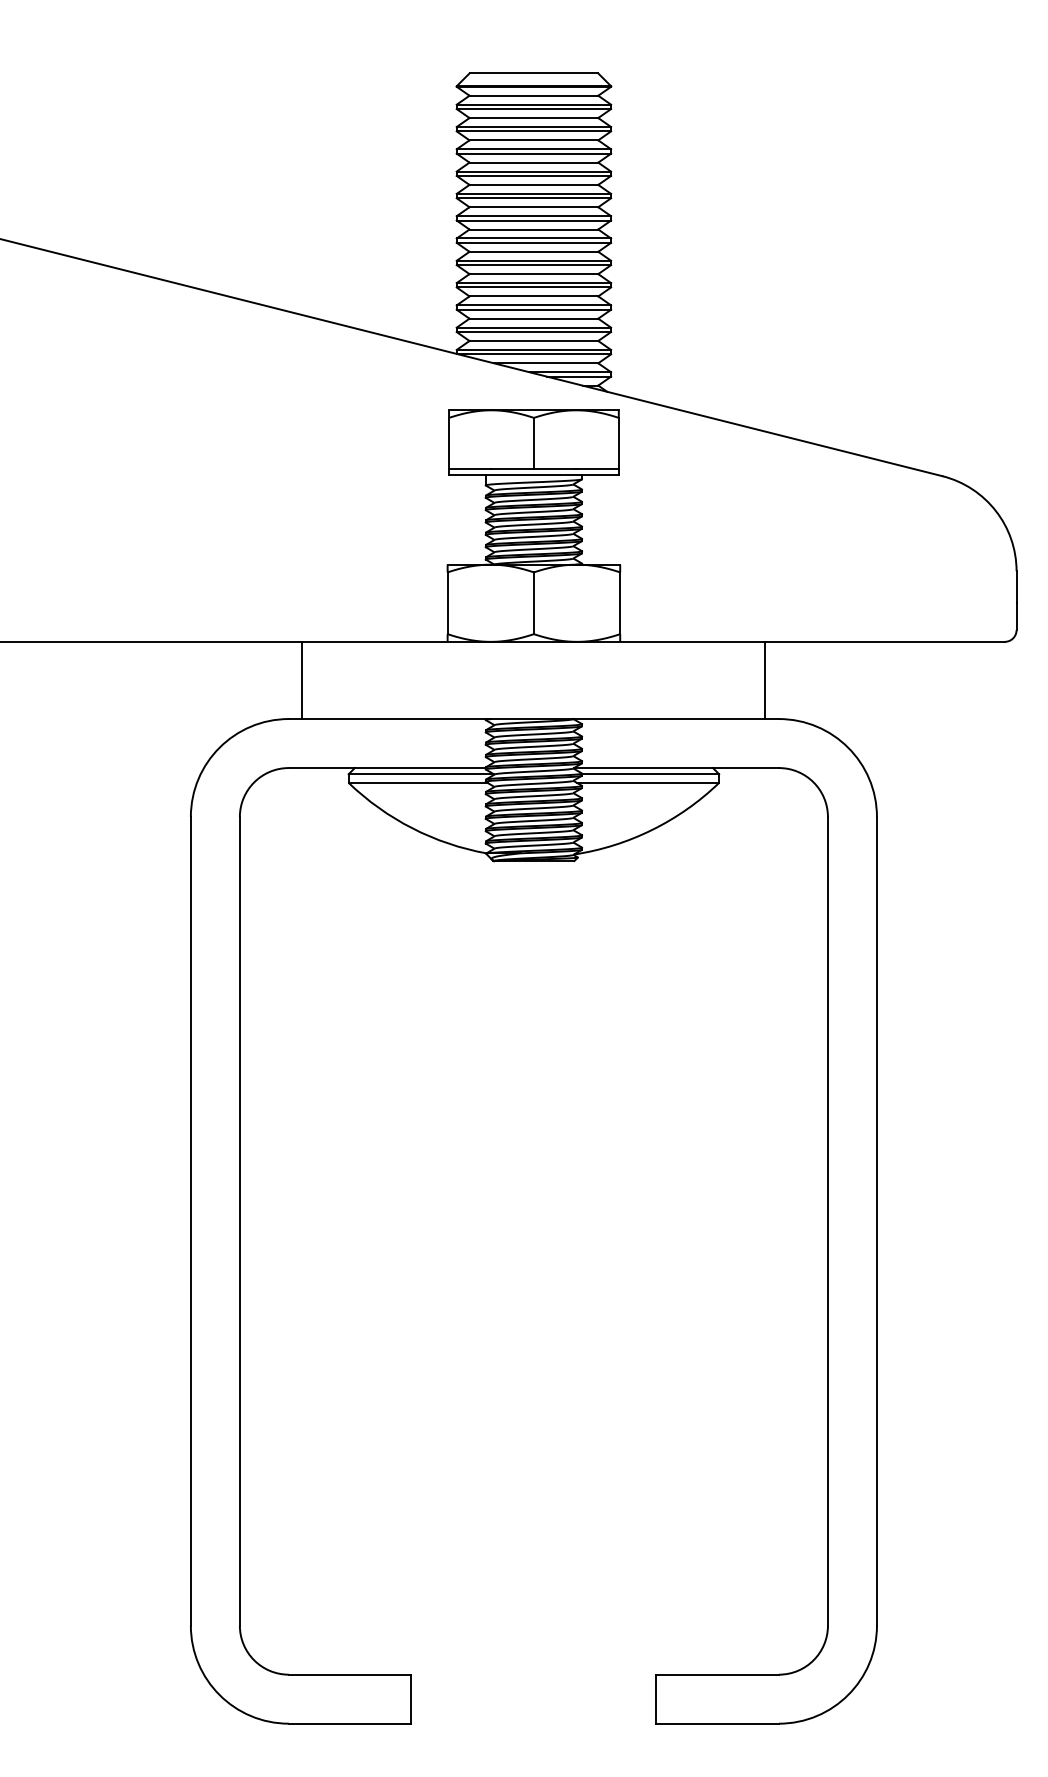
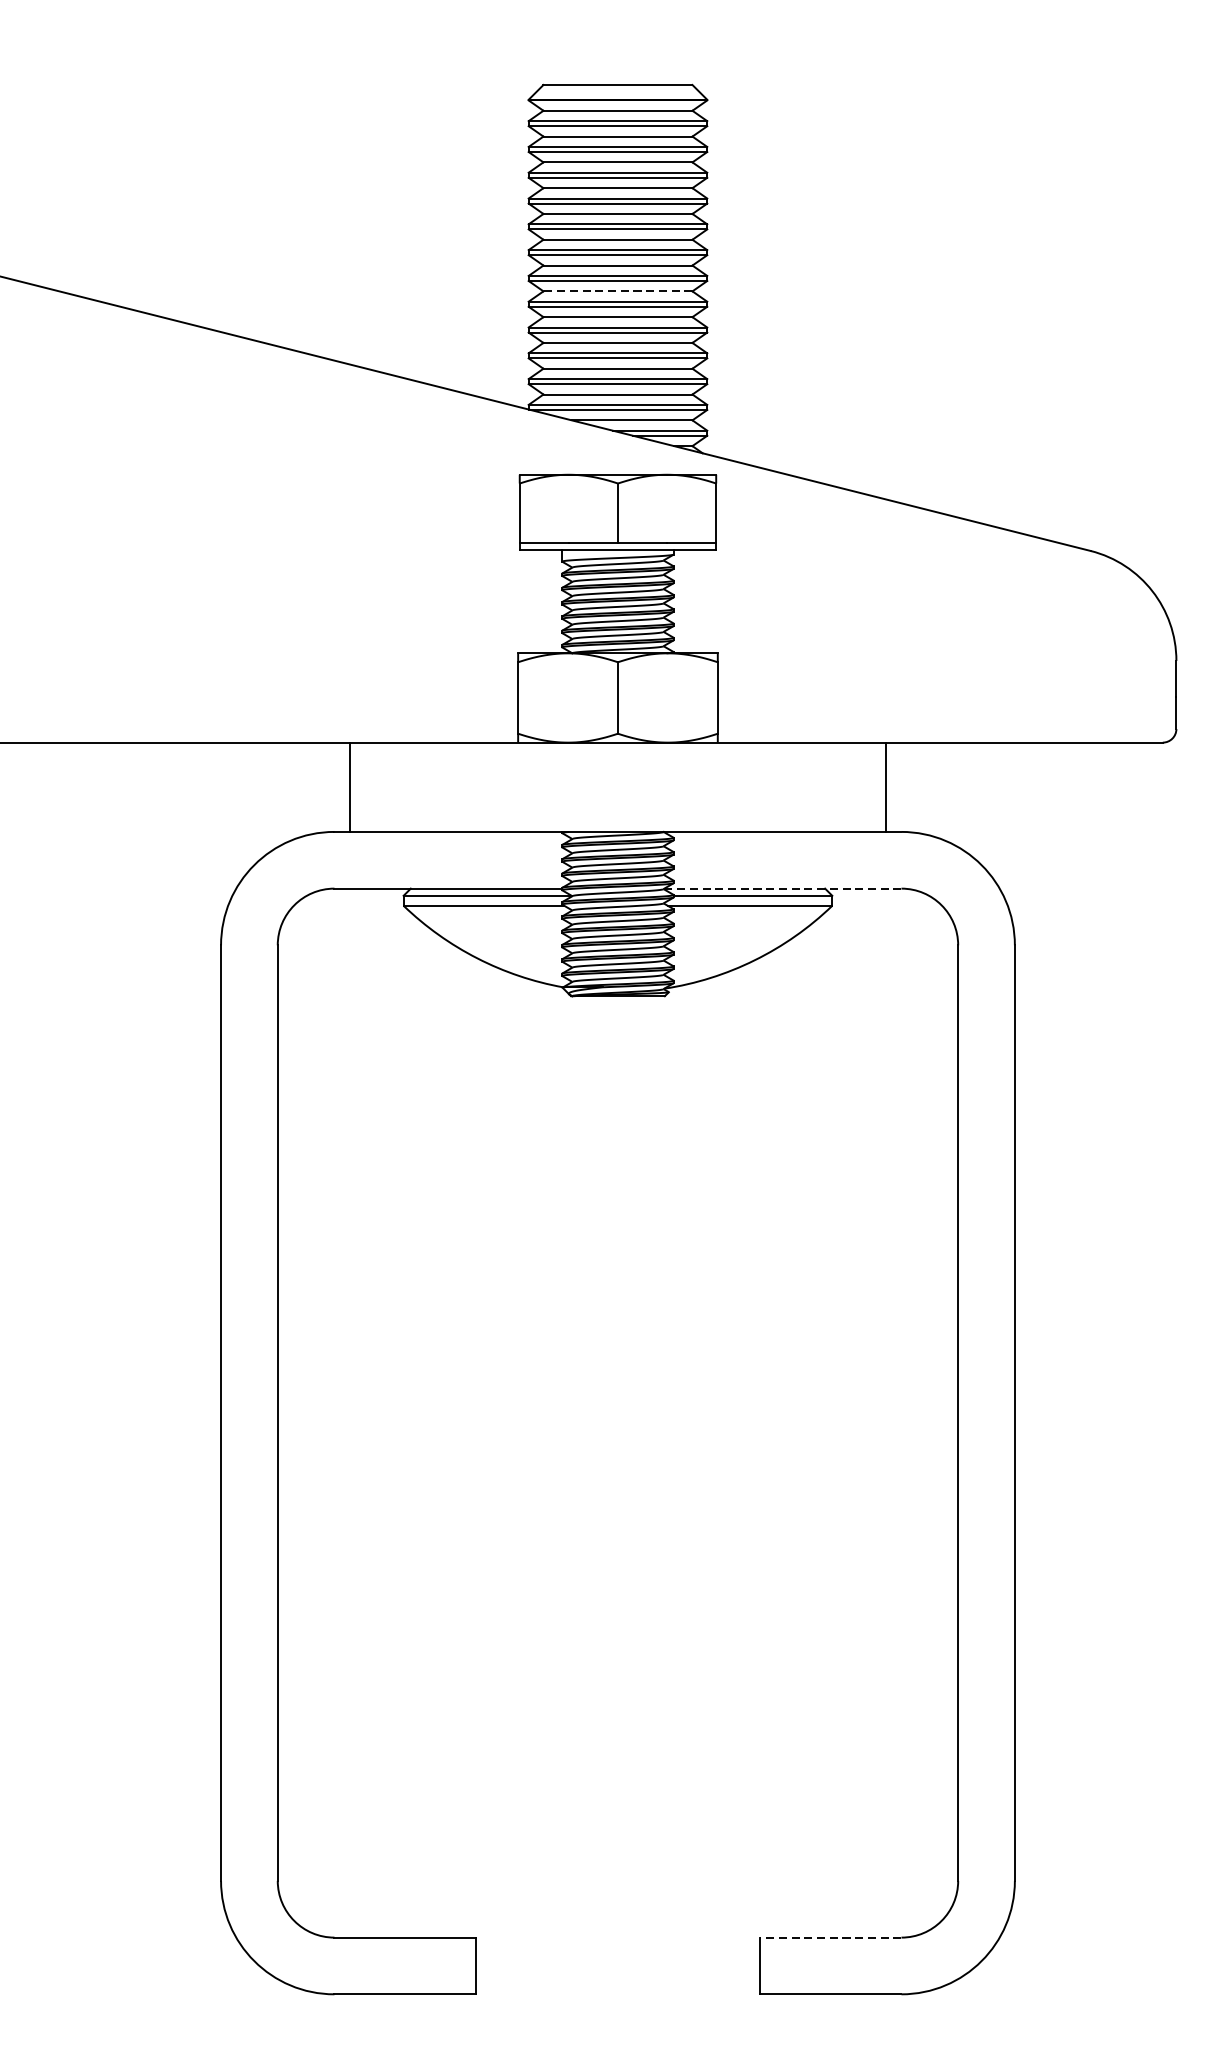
line: (533, 251) -> (617, 290), solid -> dashed
line: (676, 768) -> (782, 889), solid -> dashed
line: (717, 1674) -> (830, 1937), solid -> dashed

